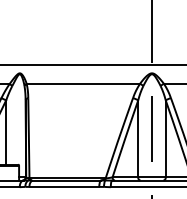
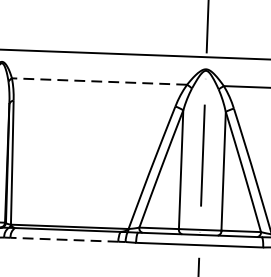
line: (83, 83) -> (99, 81), solid -> dashed
line: (64, 186) -> (64, 239), solid -> dashed

